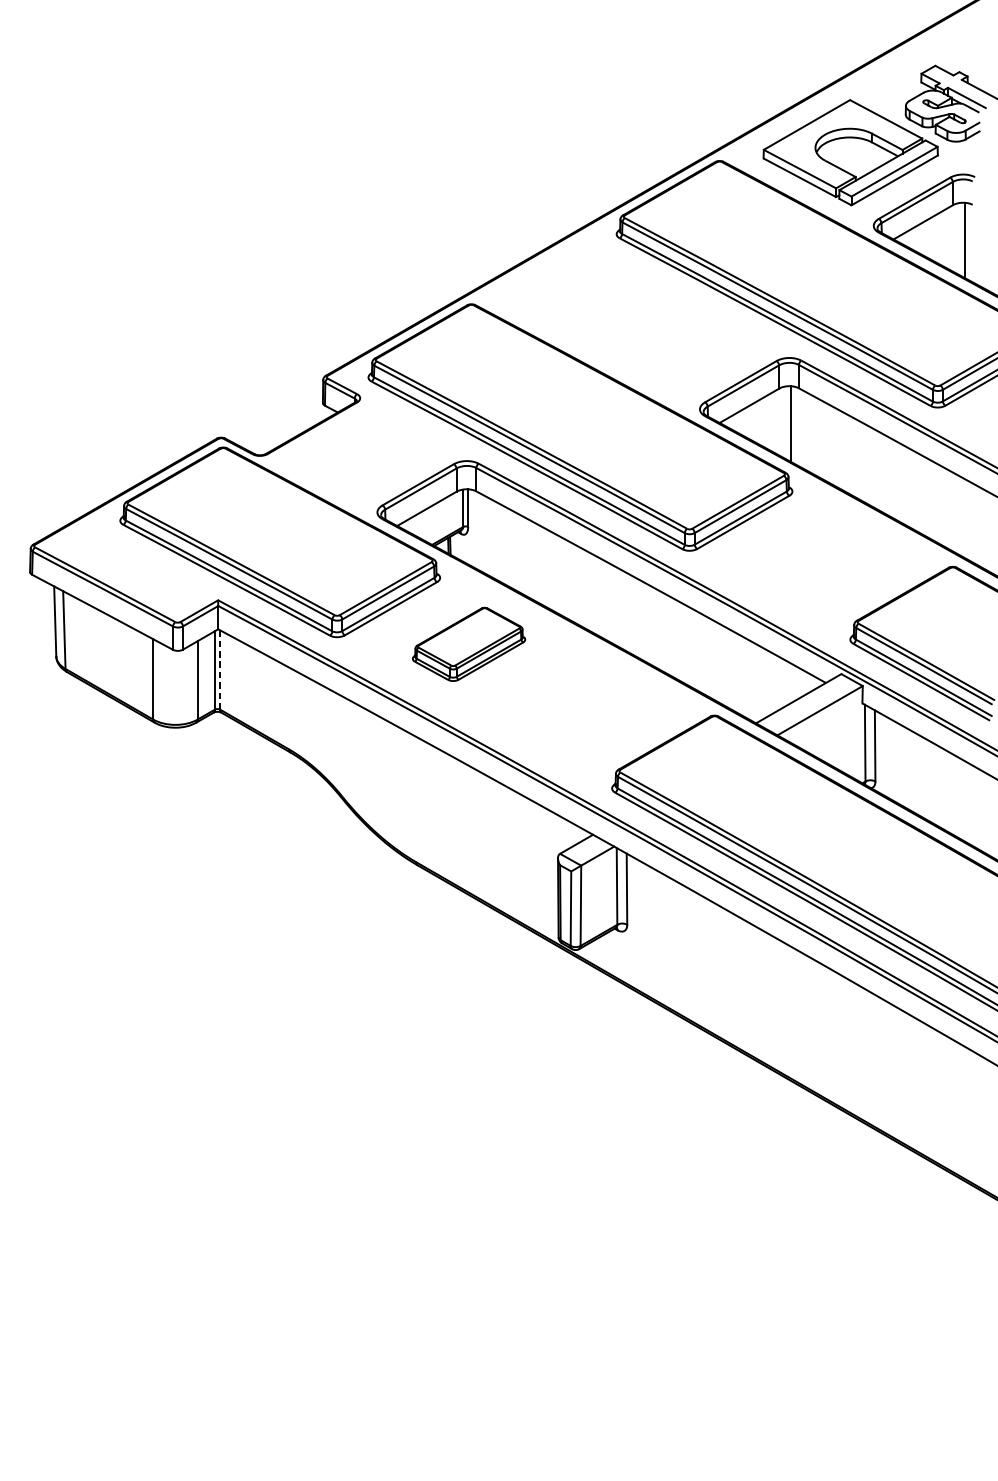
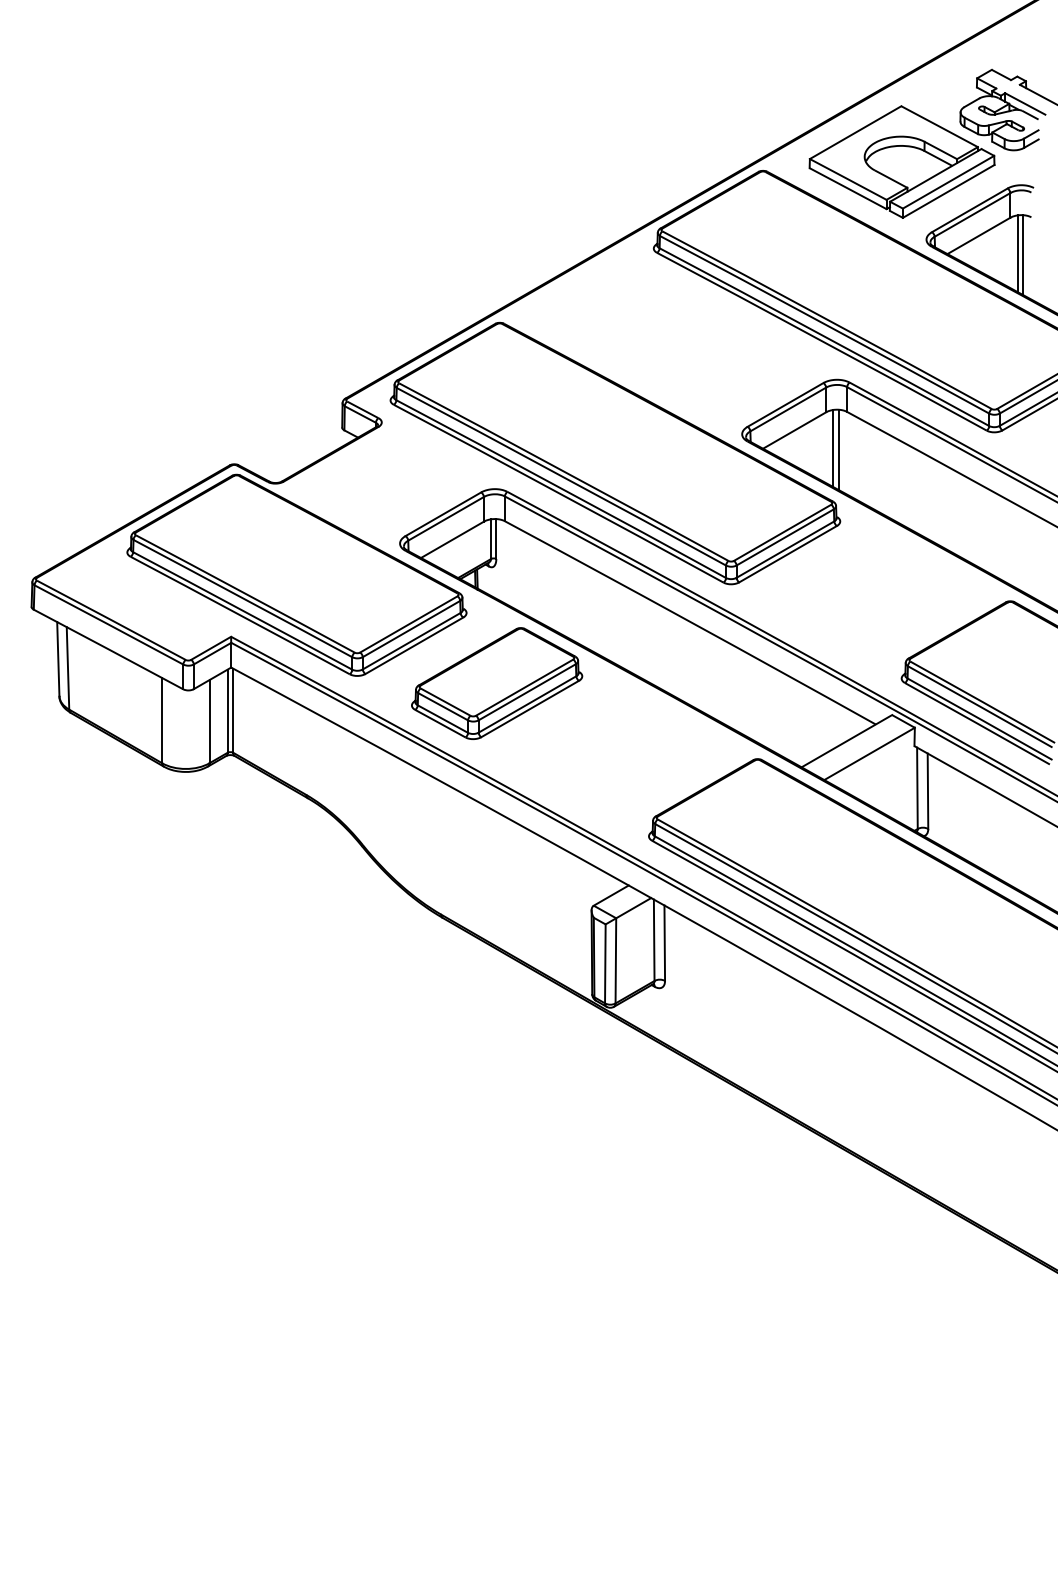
line: (959, 238) -> (1017, 253), added
line: (786, 422) -> (833, 448), added
part: (469, 644) -> (497, 683), size x1.43
line: (220, 670) -> (233, 711), dashed -> solid

